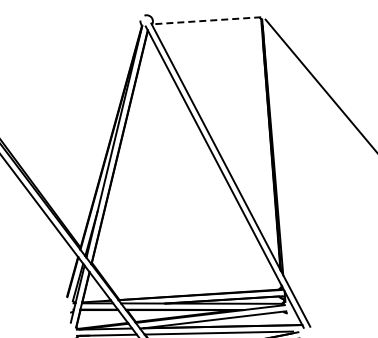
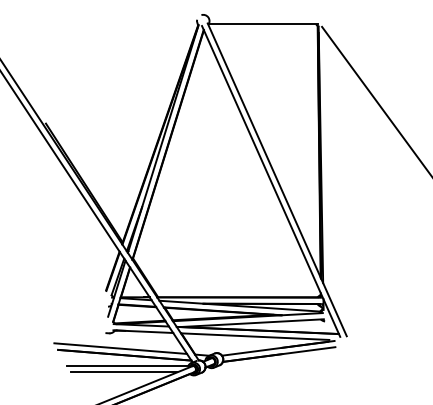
line: (207, 21) -> (263, 24), dashed -> solid

